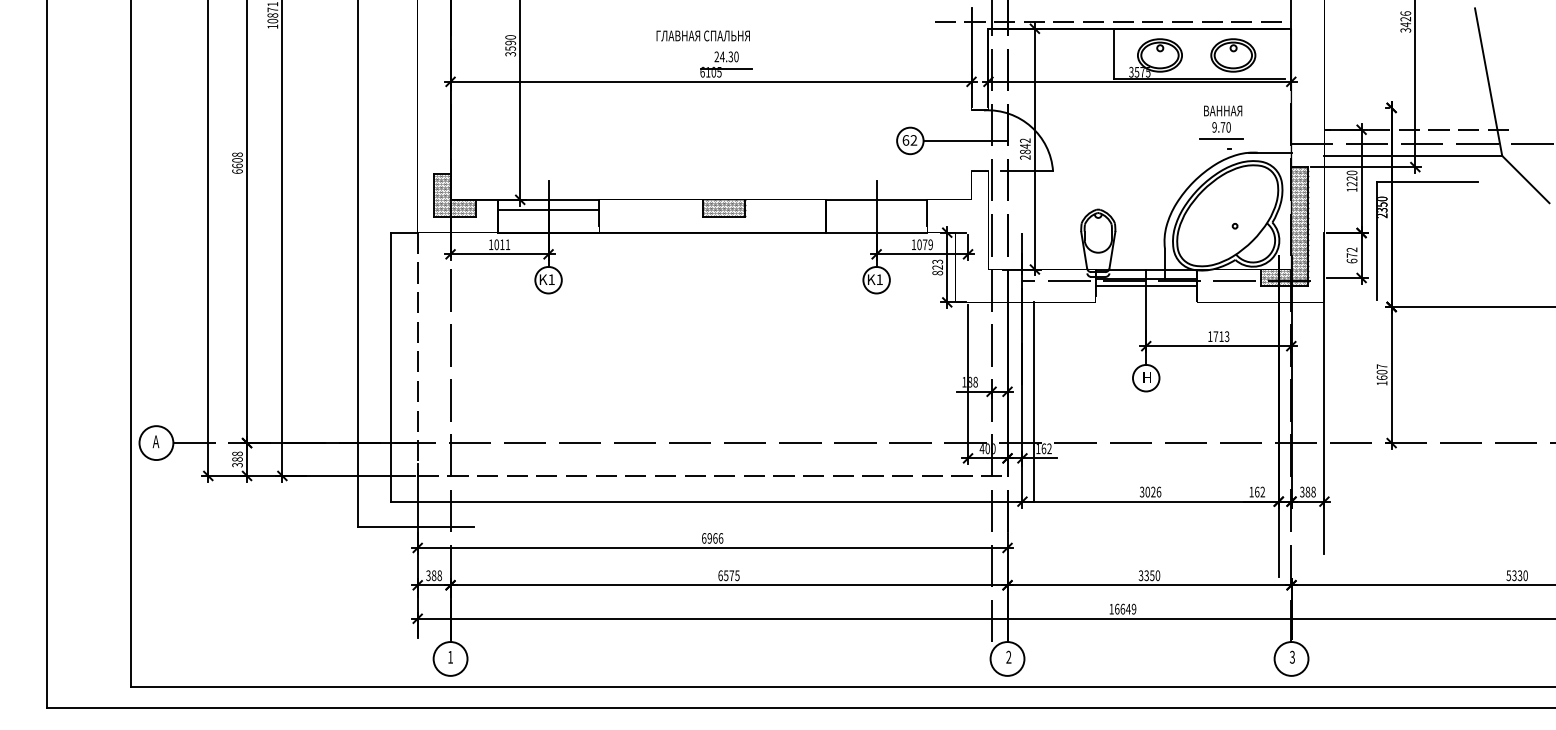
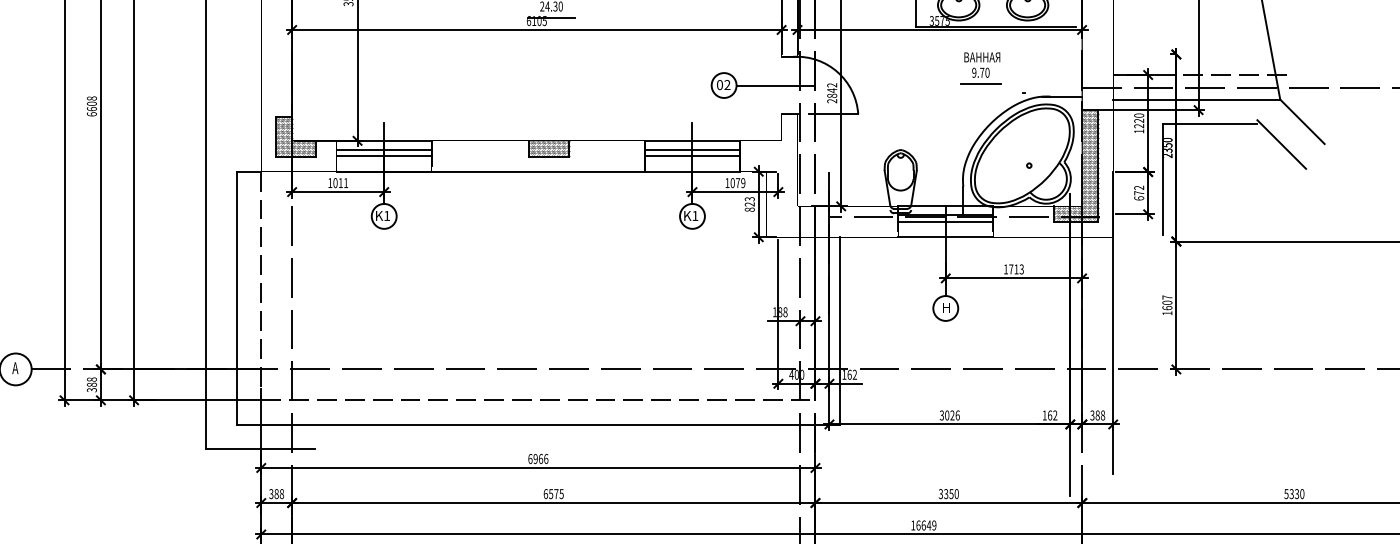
part: (1221, 122) -> (980, 68), moved
text: (905, 140) -> (719, 85), 62 -> 02
line: (1503, 203) -> (1281, 144), added
line: (876, 209) -> (692, 149), added
line: (548, 216) -> (384, 156), added
line: (876, 216) -> (692, 156), added
line: (1145, 302) -> (945, 237), added

